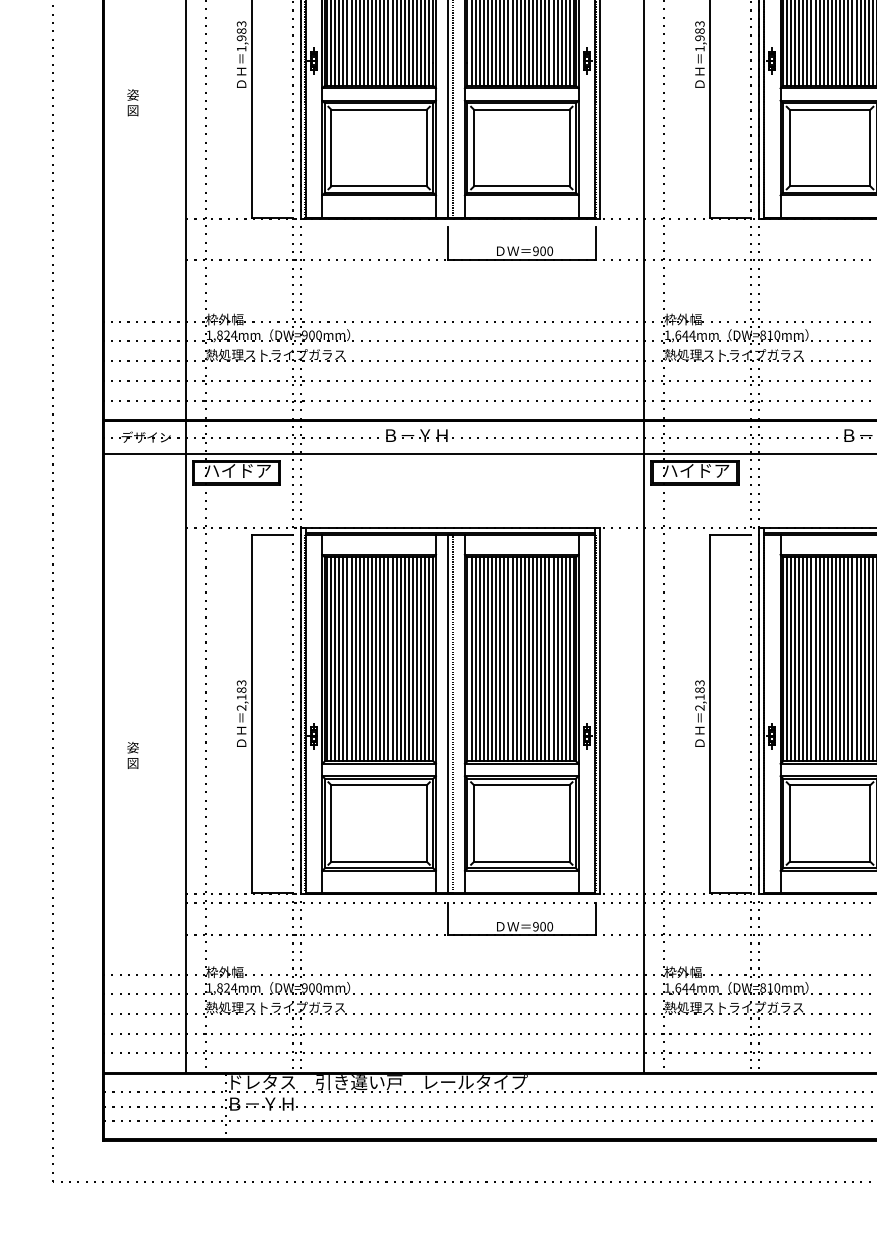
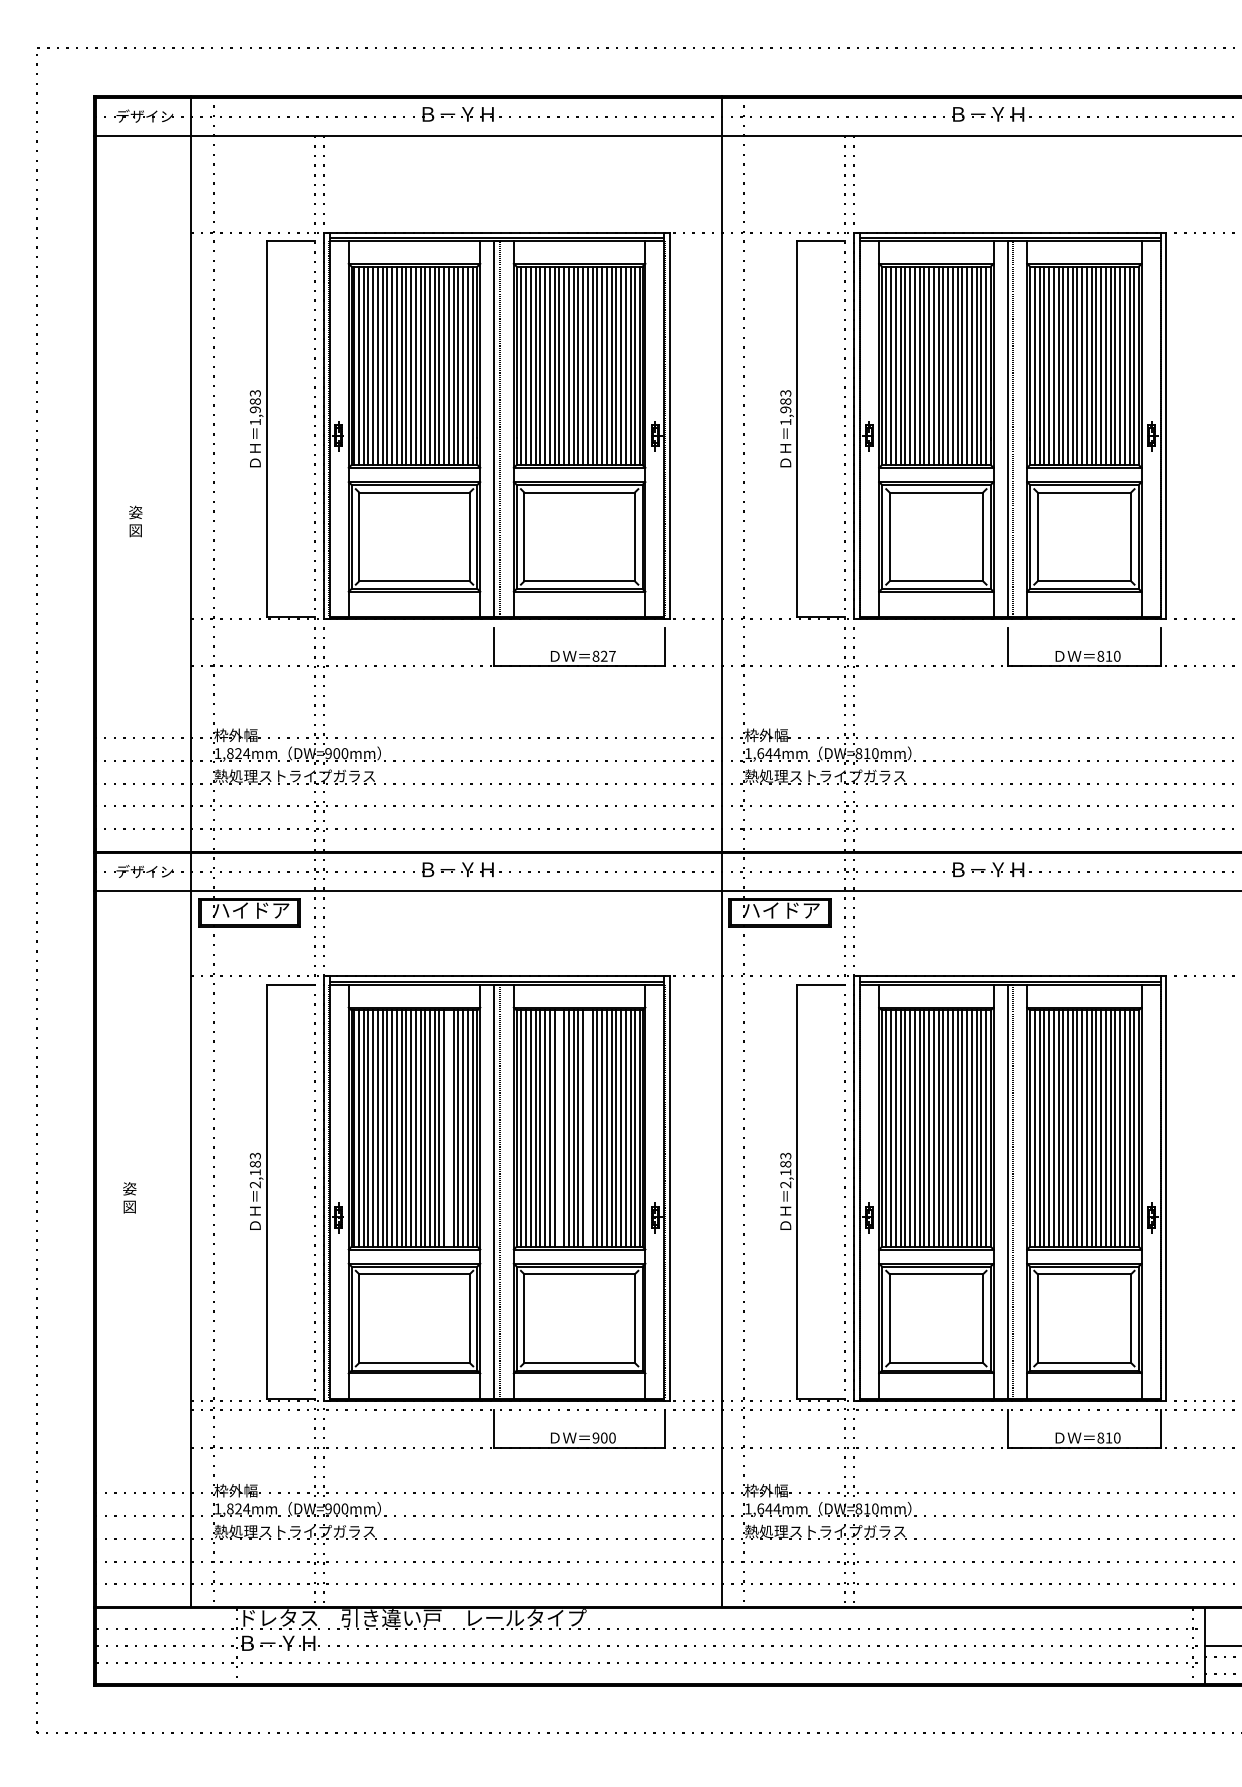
text: (132, 102) -> (135, 521), moved
text: (542, 250) -> (603, 655), 900 -> 827
line: (408, 659) -> (448, 1128), removed
line: (504, 659) -> (559, 1128), removed
line: (528, 659) -> (587, 1128), removed
text: (132, 755) -> (129, 1197), moved

